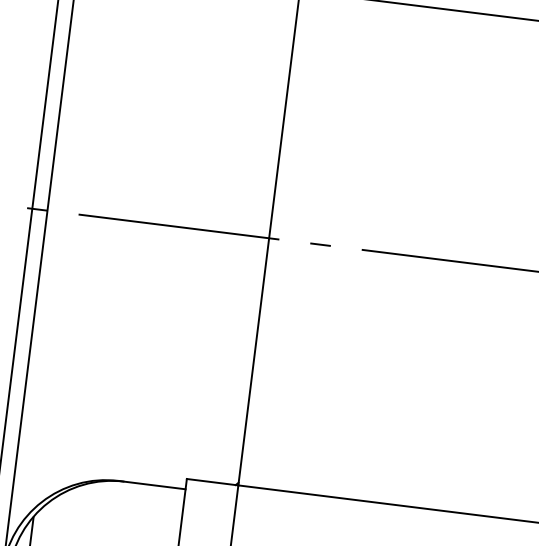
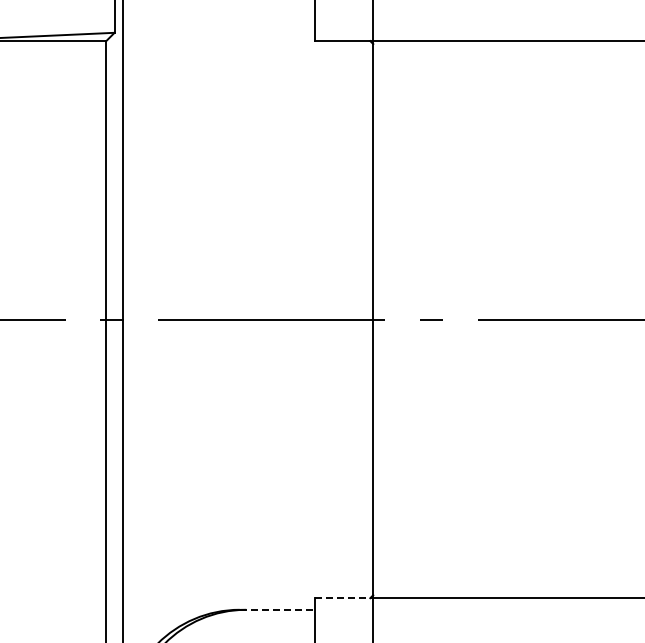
line: (212, 482) -> (344, 598), solid -> dashed
line: (152, 484) -> (277, 609), solid -> dashed

